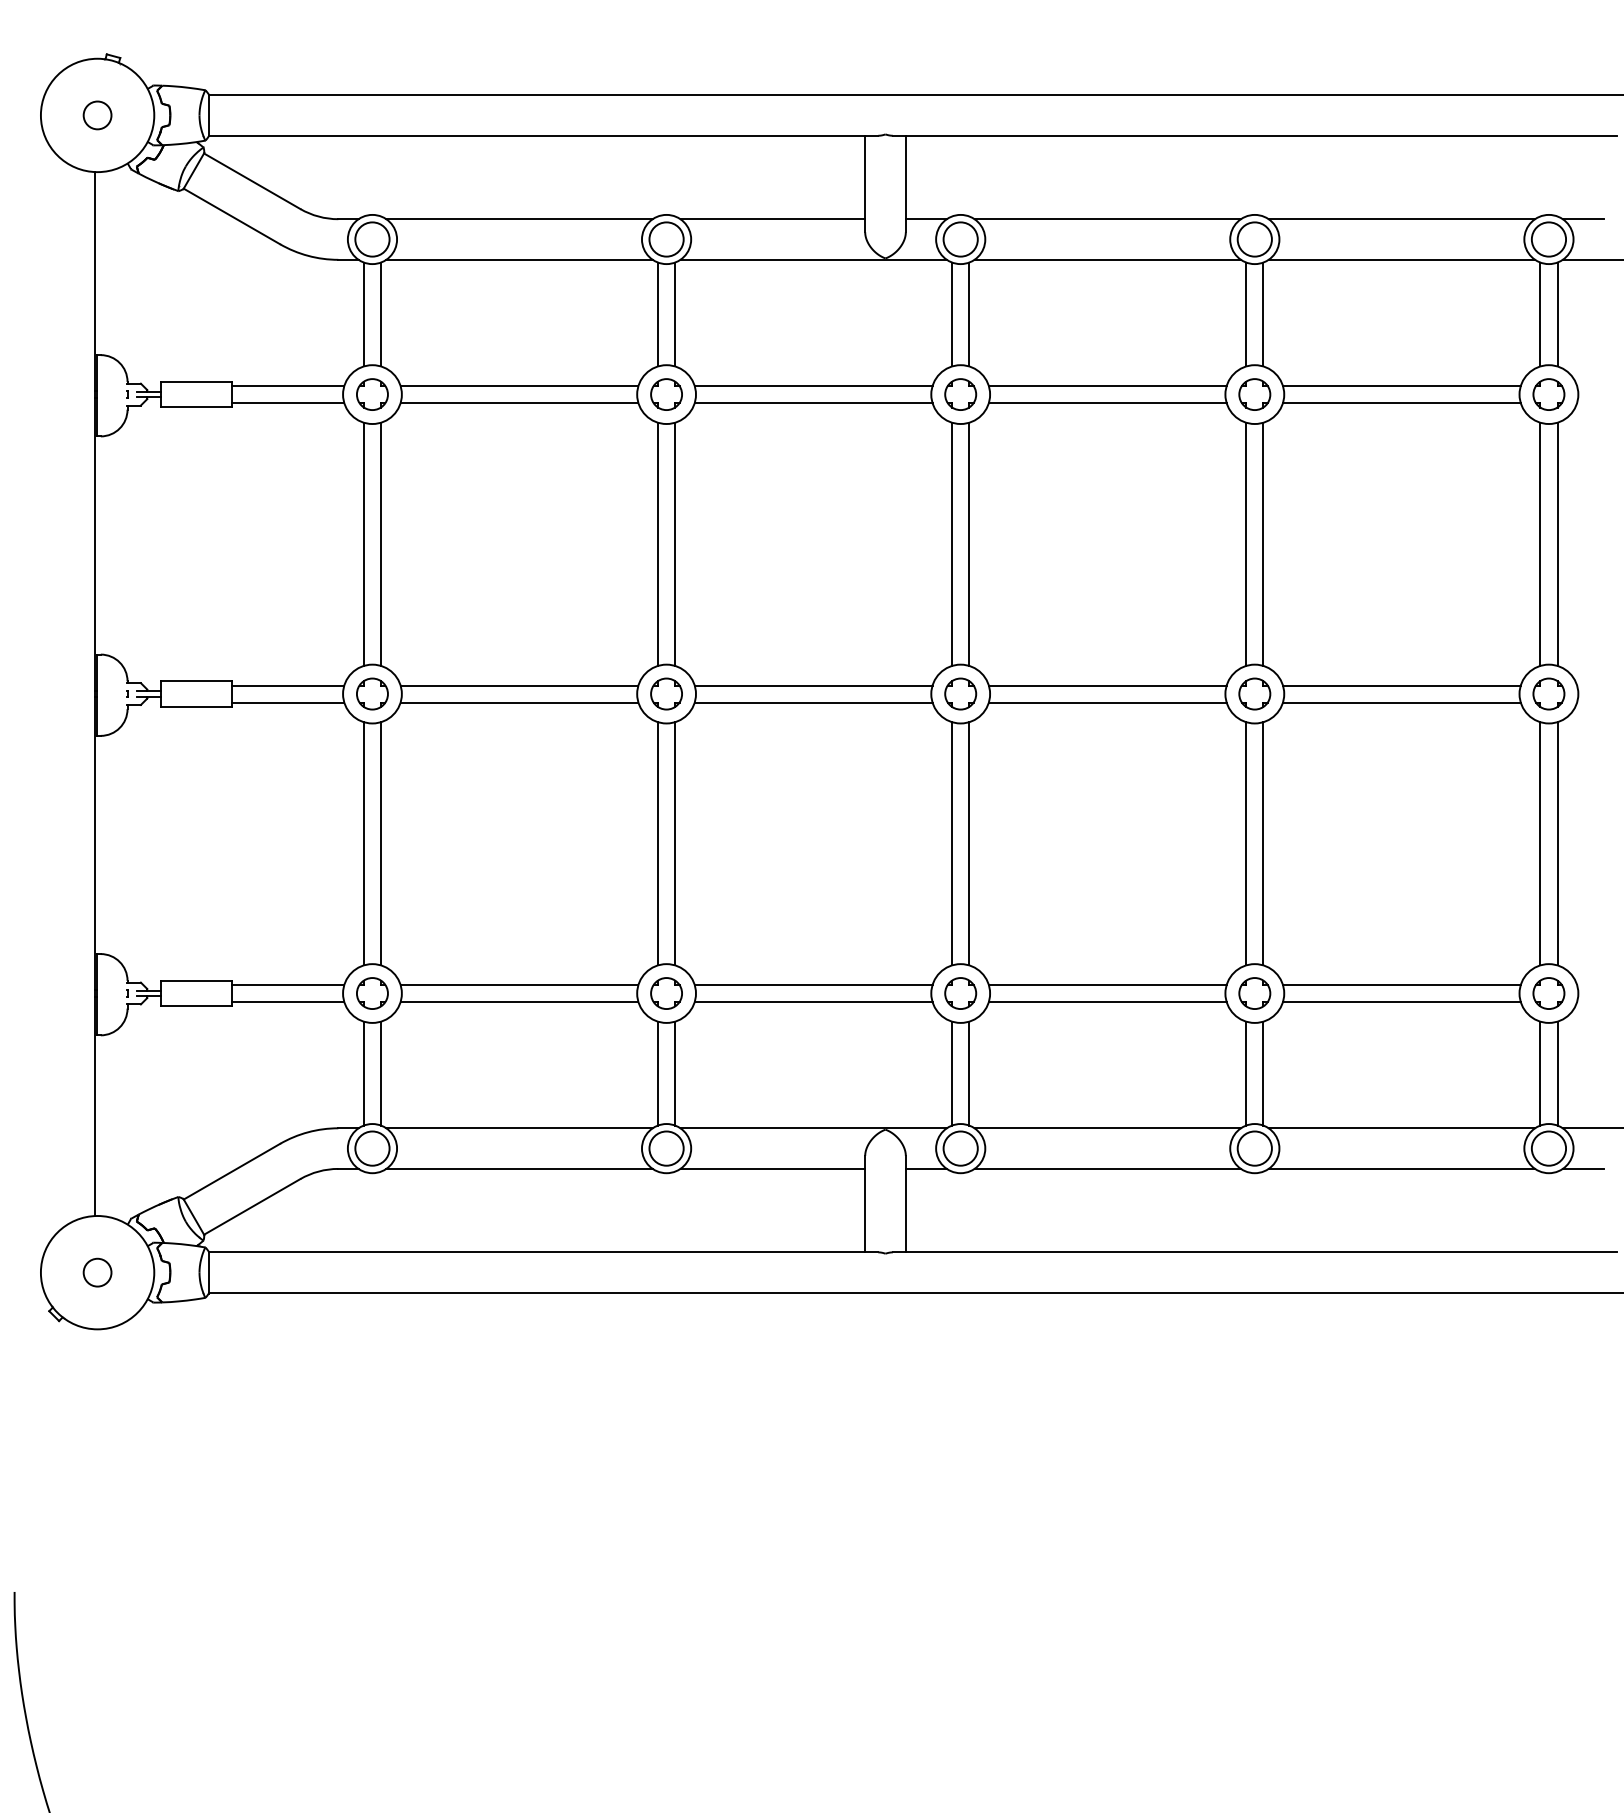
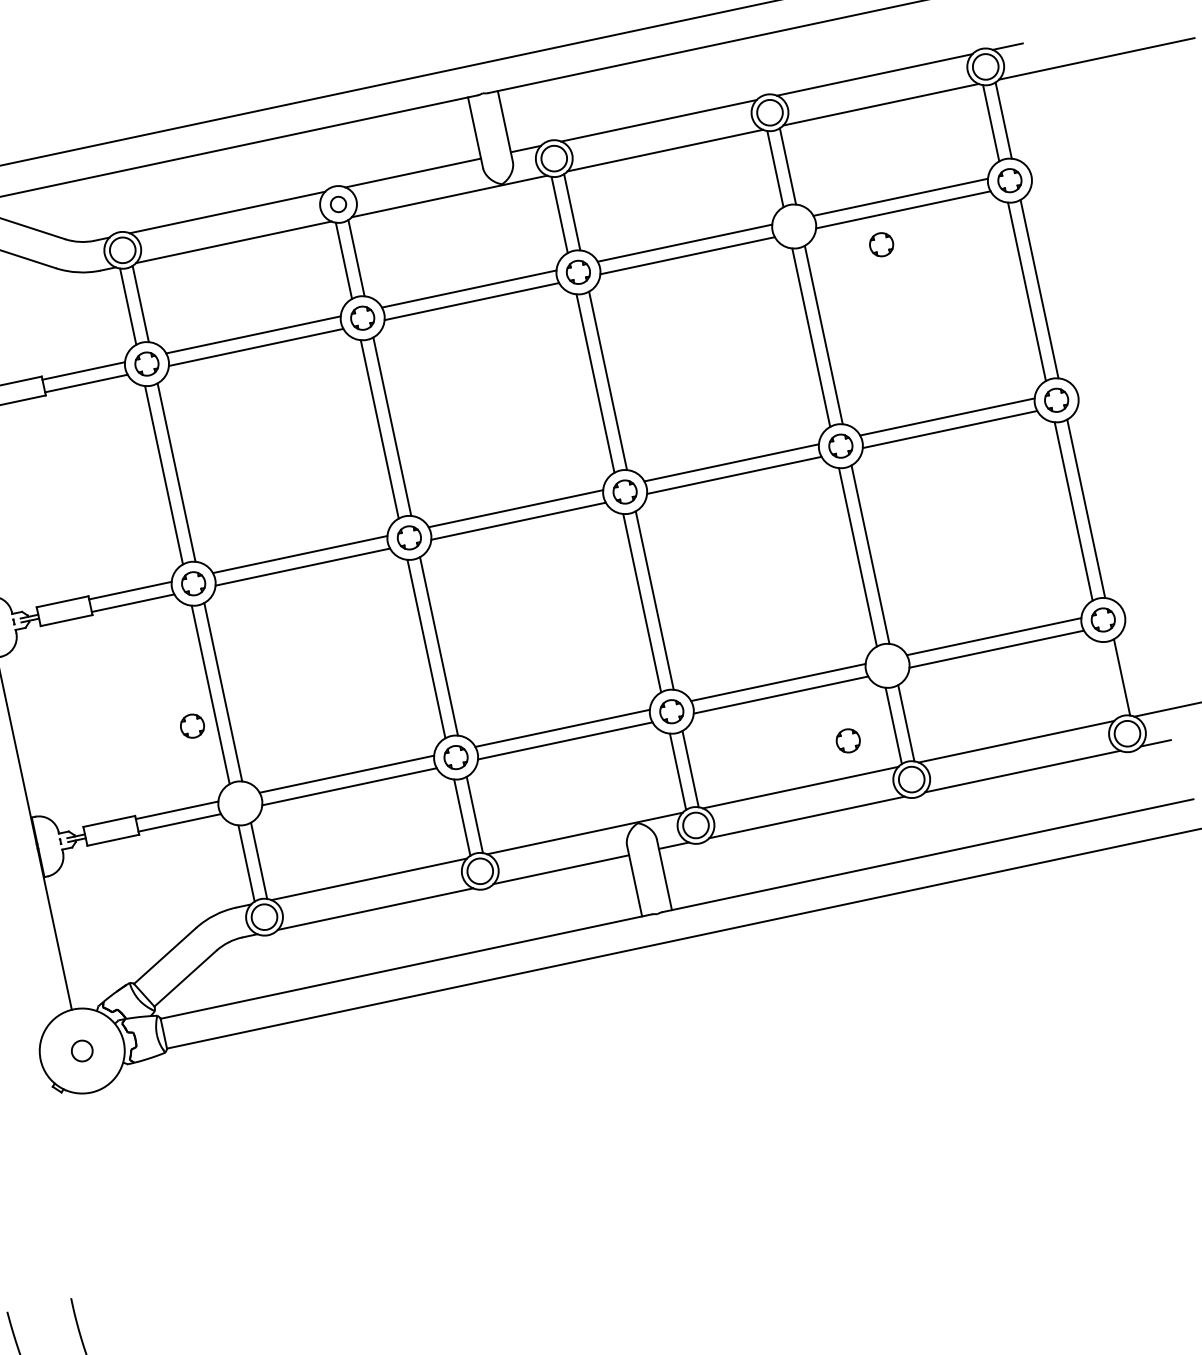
circle: (666, 239) -> (338, 204), size x0.6
part: (1254, 394) -> (881, 244), moved
part: (372, 993) -> (192, 726), moved
part: (1254, 993) -> (848, 740), moved
line: (1540, 1073) -> (1109, 679), removed

